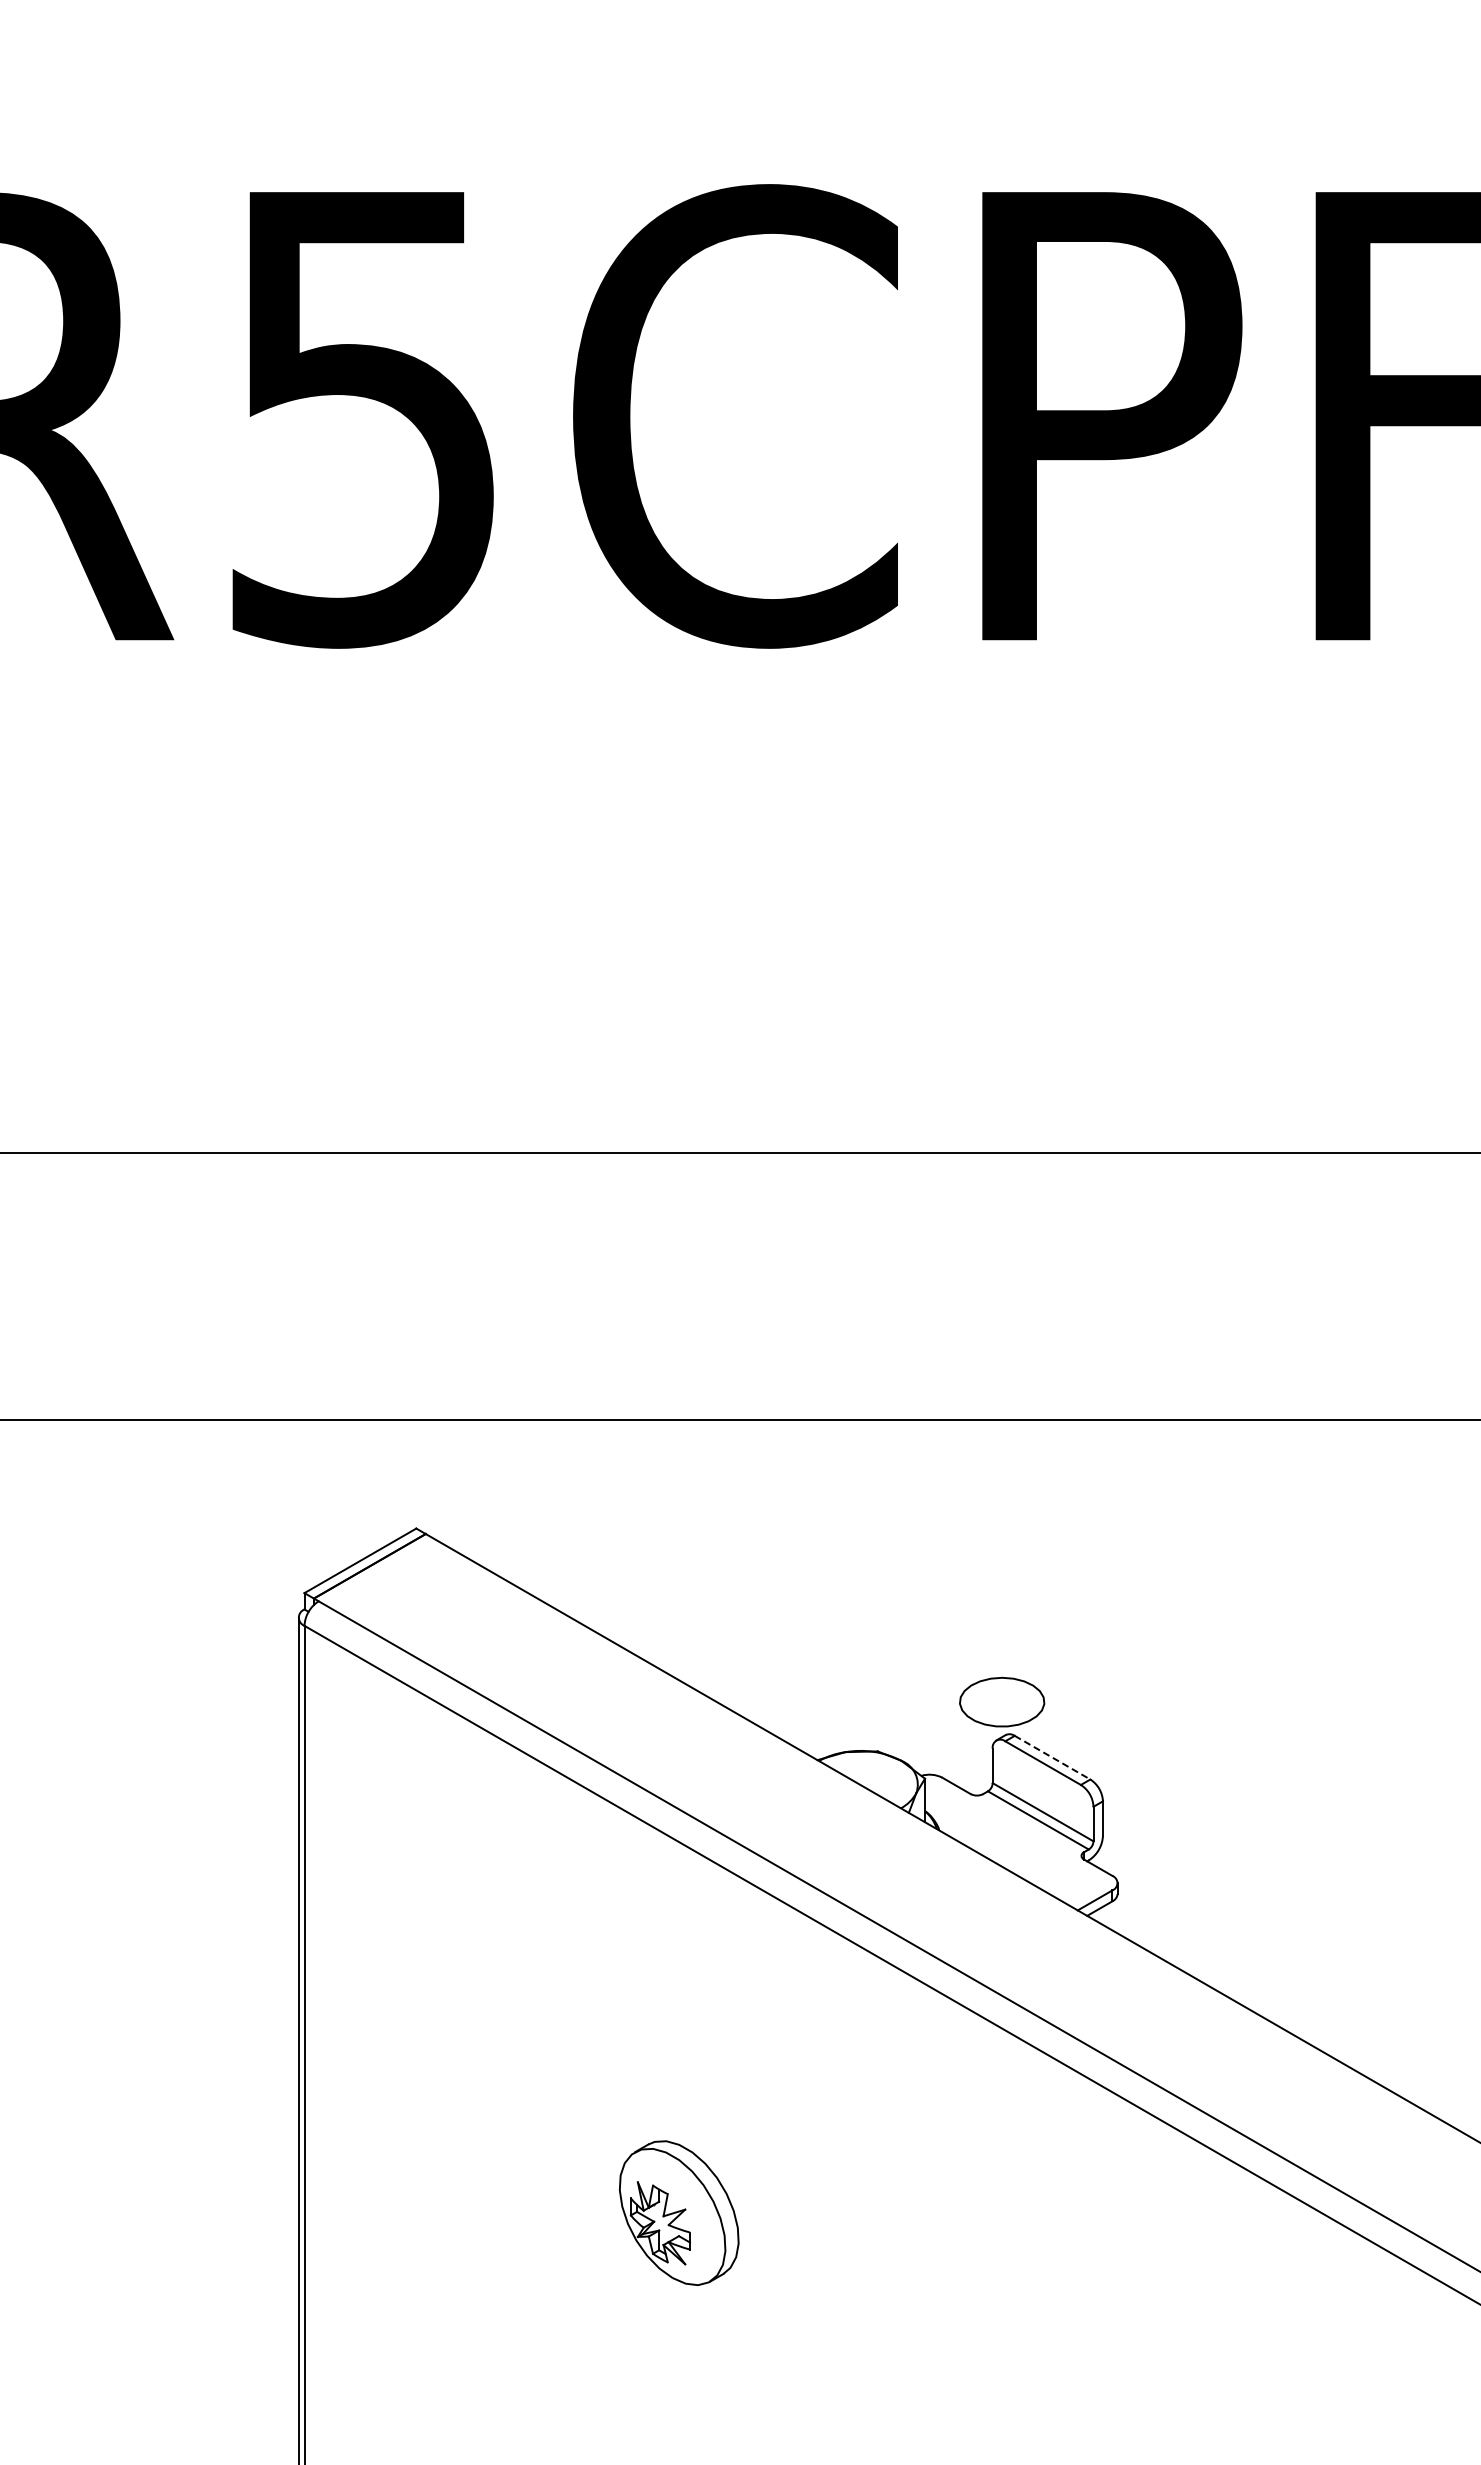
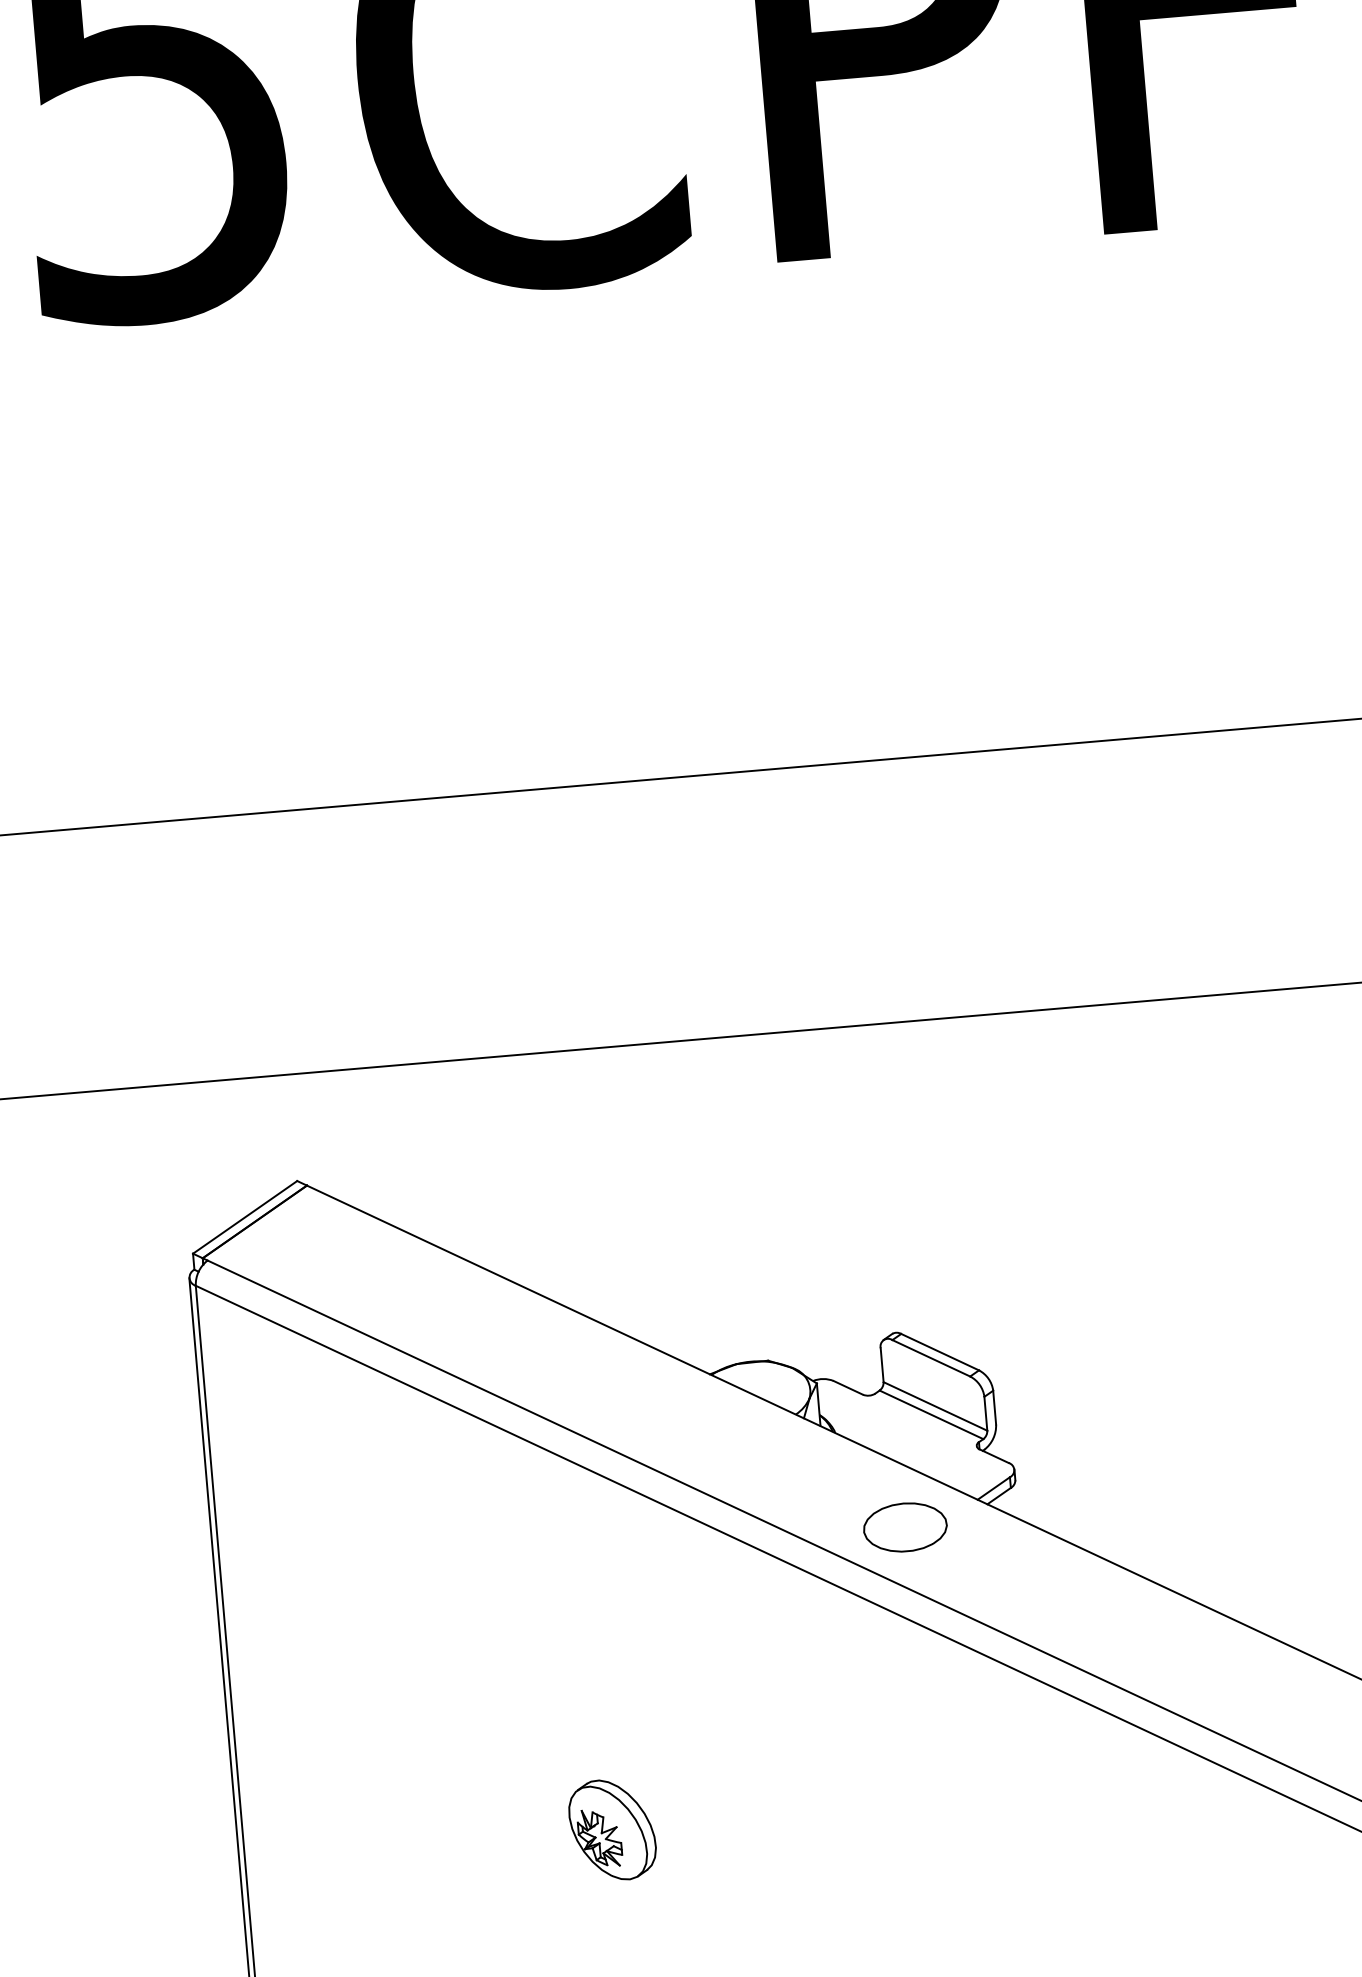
part: (1002, 1701) -> (905, 1526), moved
line: (1052, 1757) -> (940, 1351), dashed -> solid
part: (679, 2213) -> (612, 1830), size x0.71

